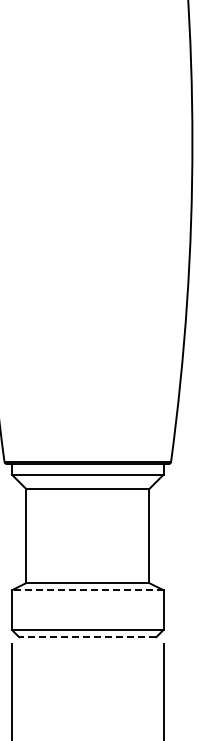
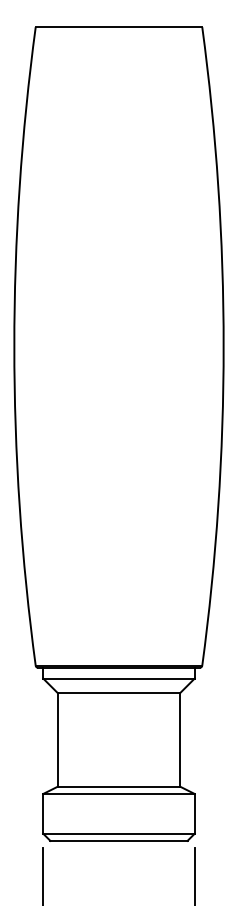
line: (87, 589) -> (118, 793), dashed -> solid
line: (87, 636) -> (118, 840), dashed -> solid

